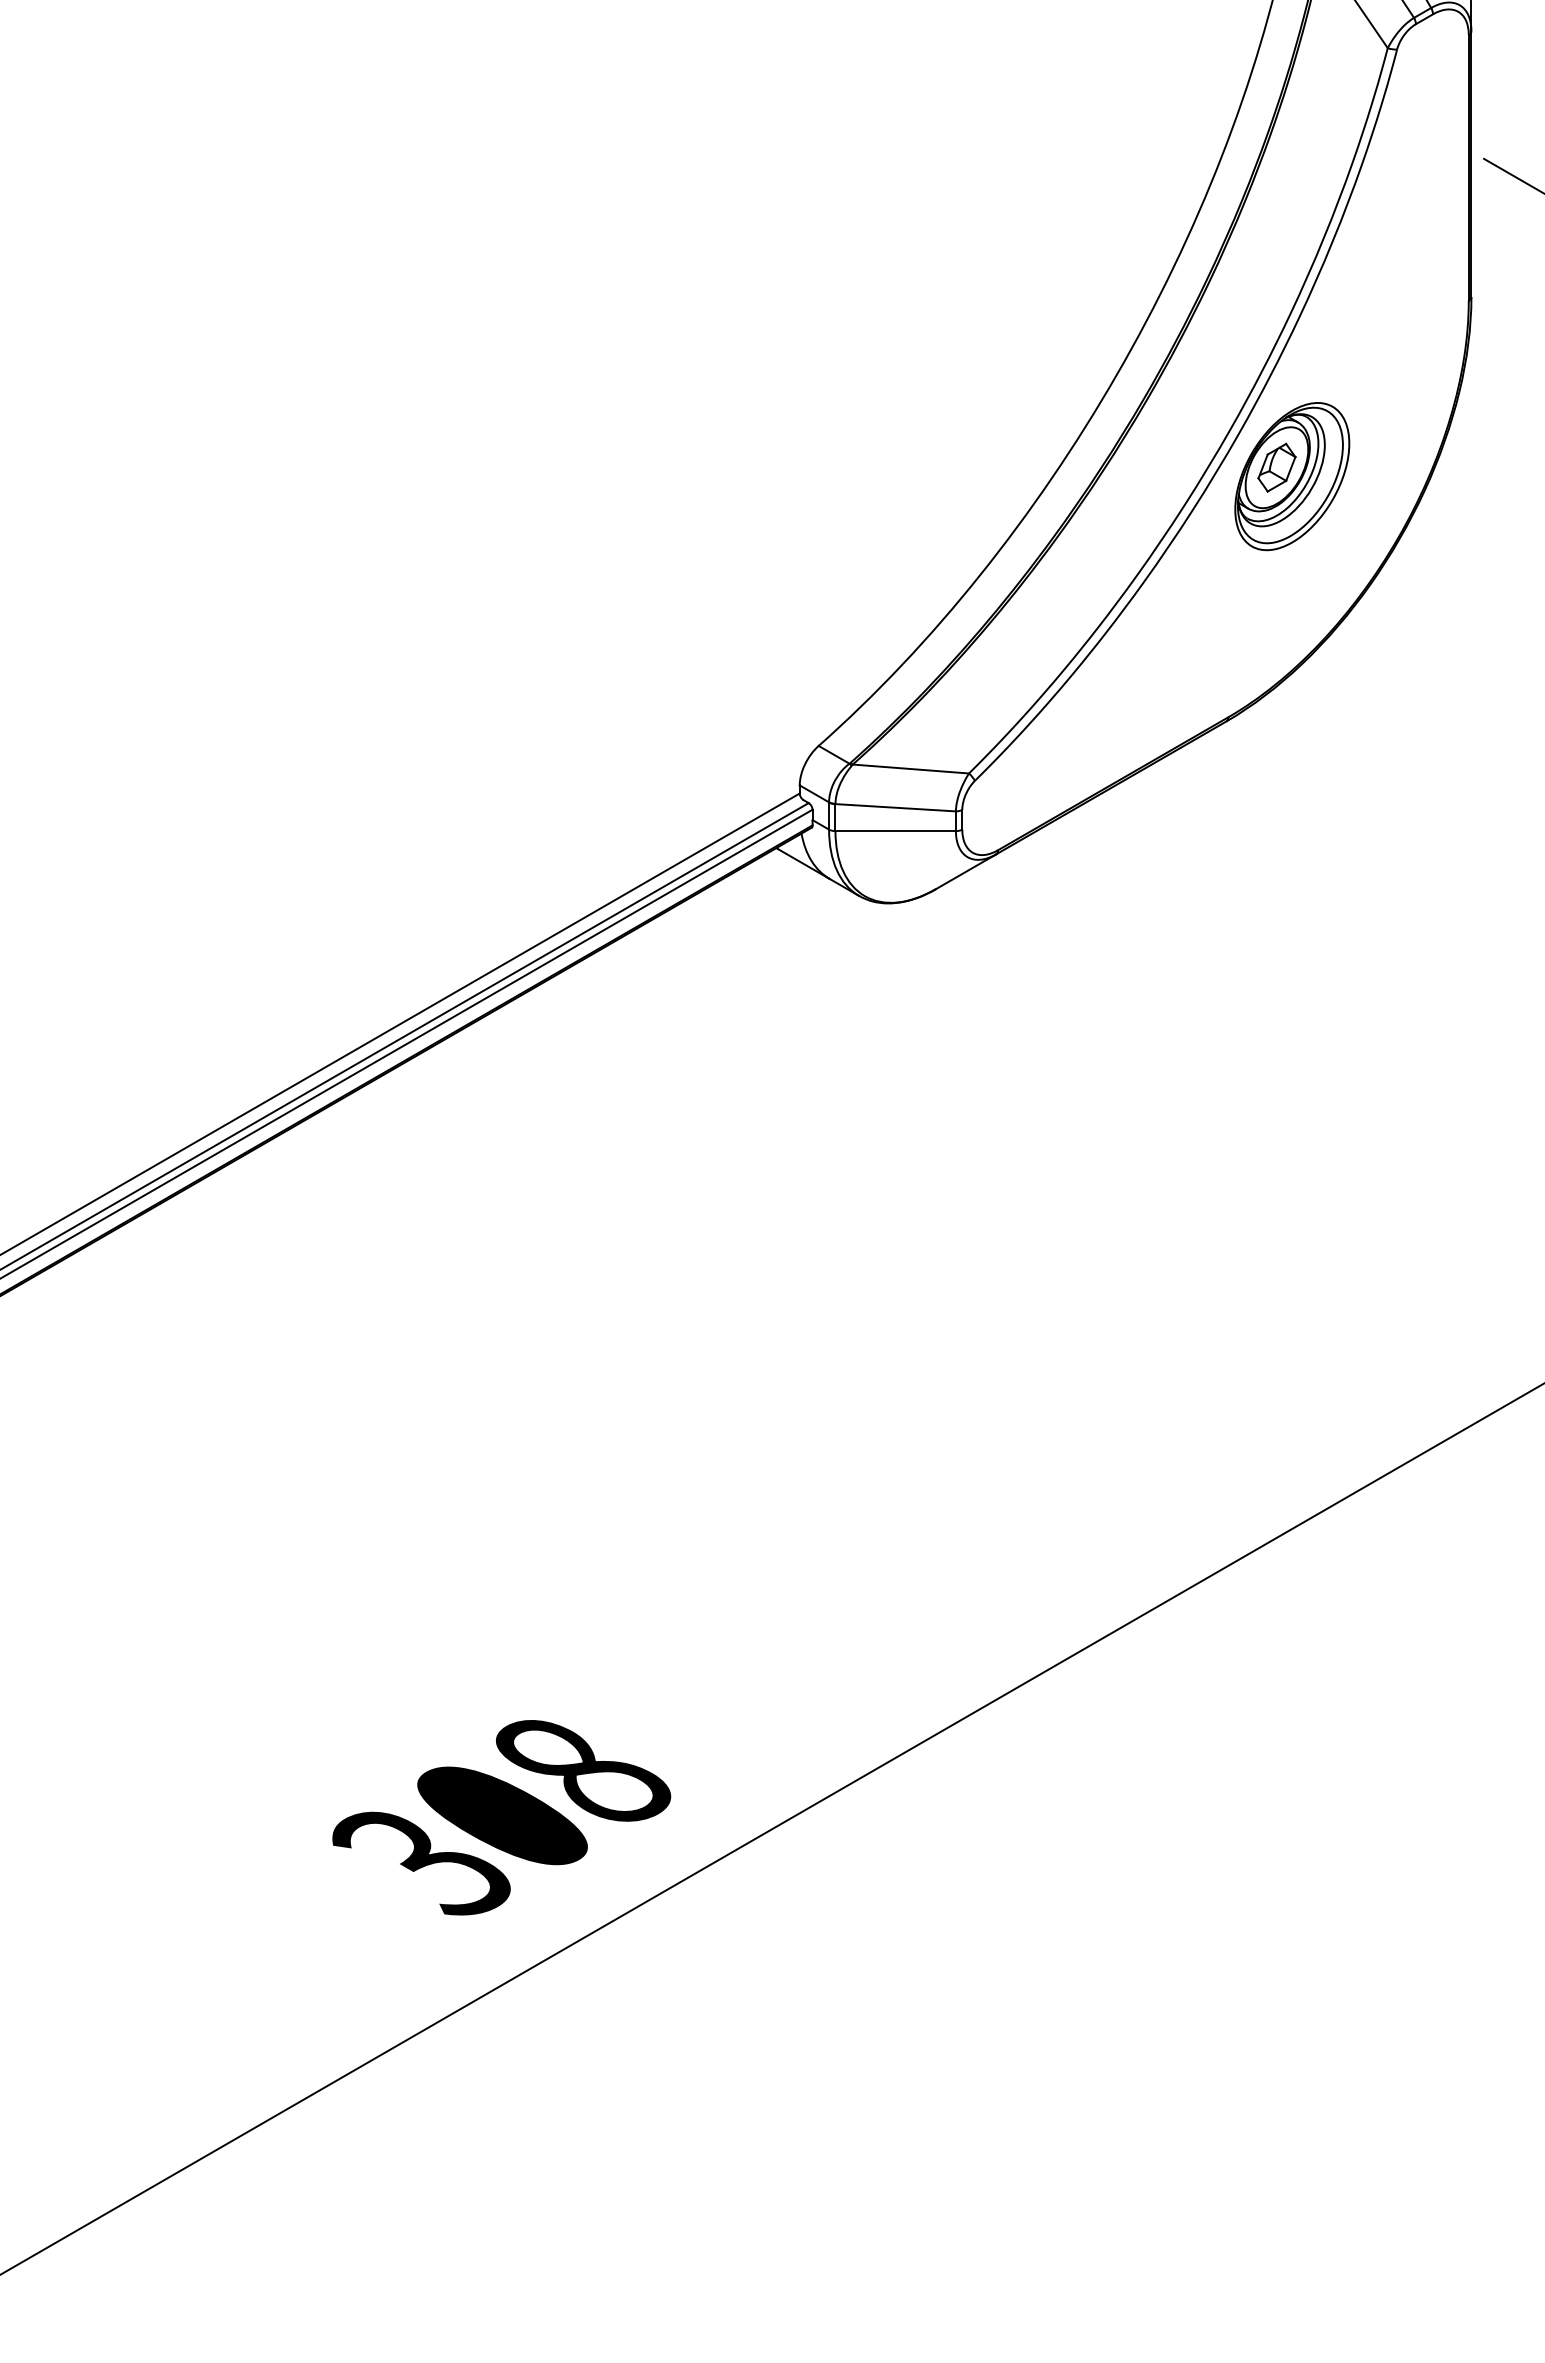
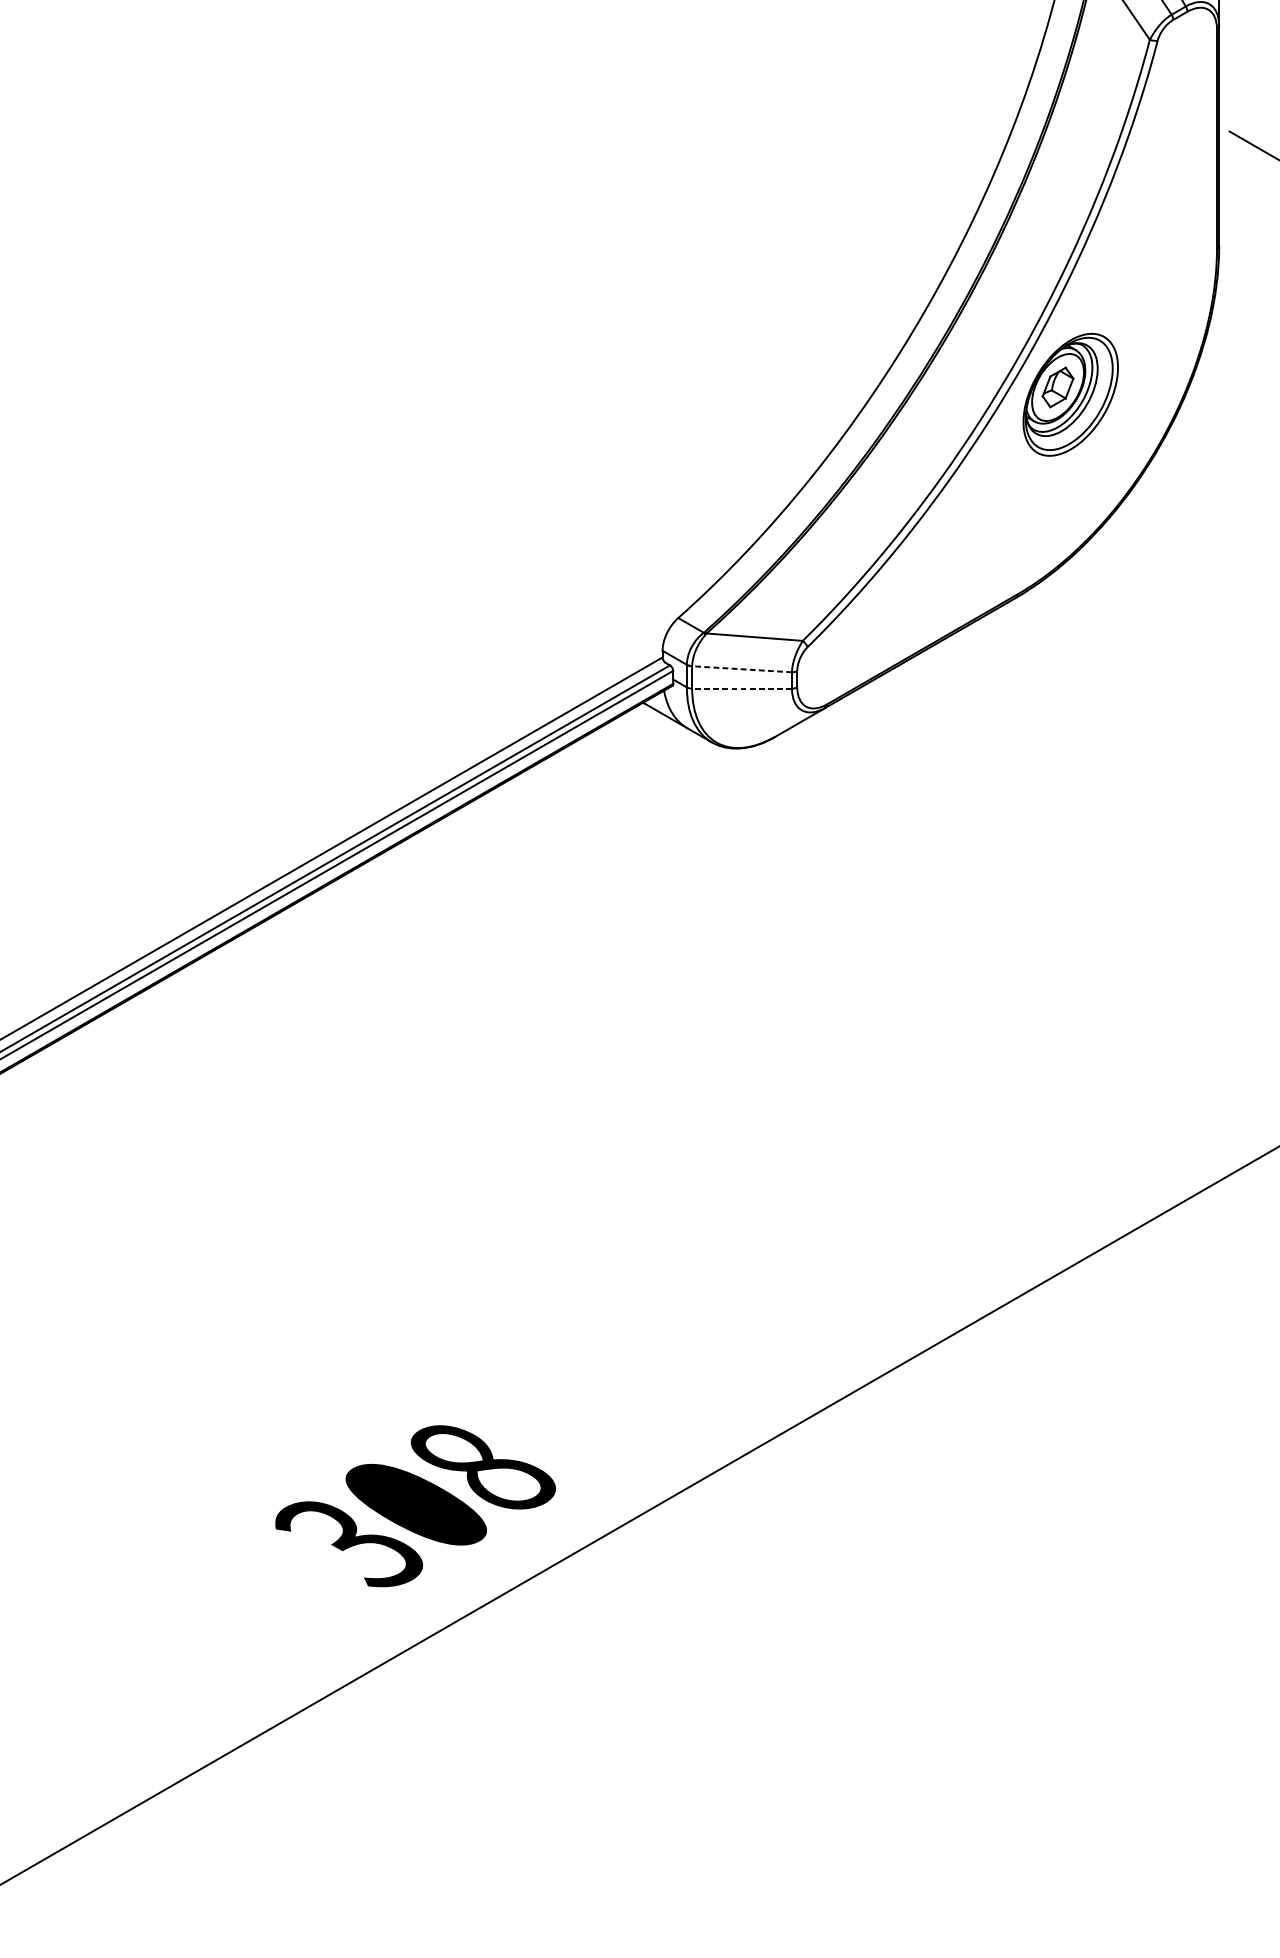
line: (895, 807) -> (741, 669), solid -> dashed
line: (895, 831) -> (741, 688), solid -> dashed

